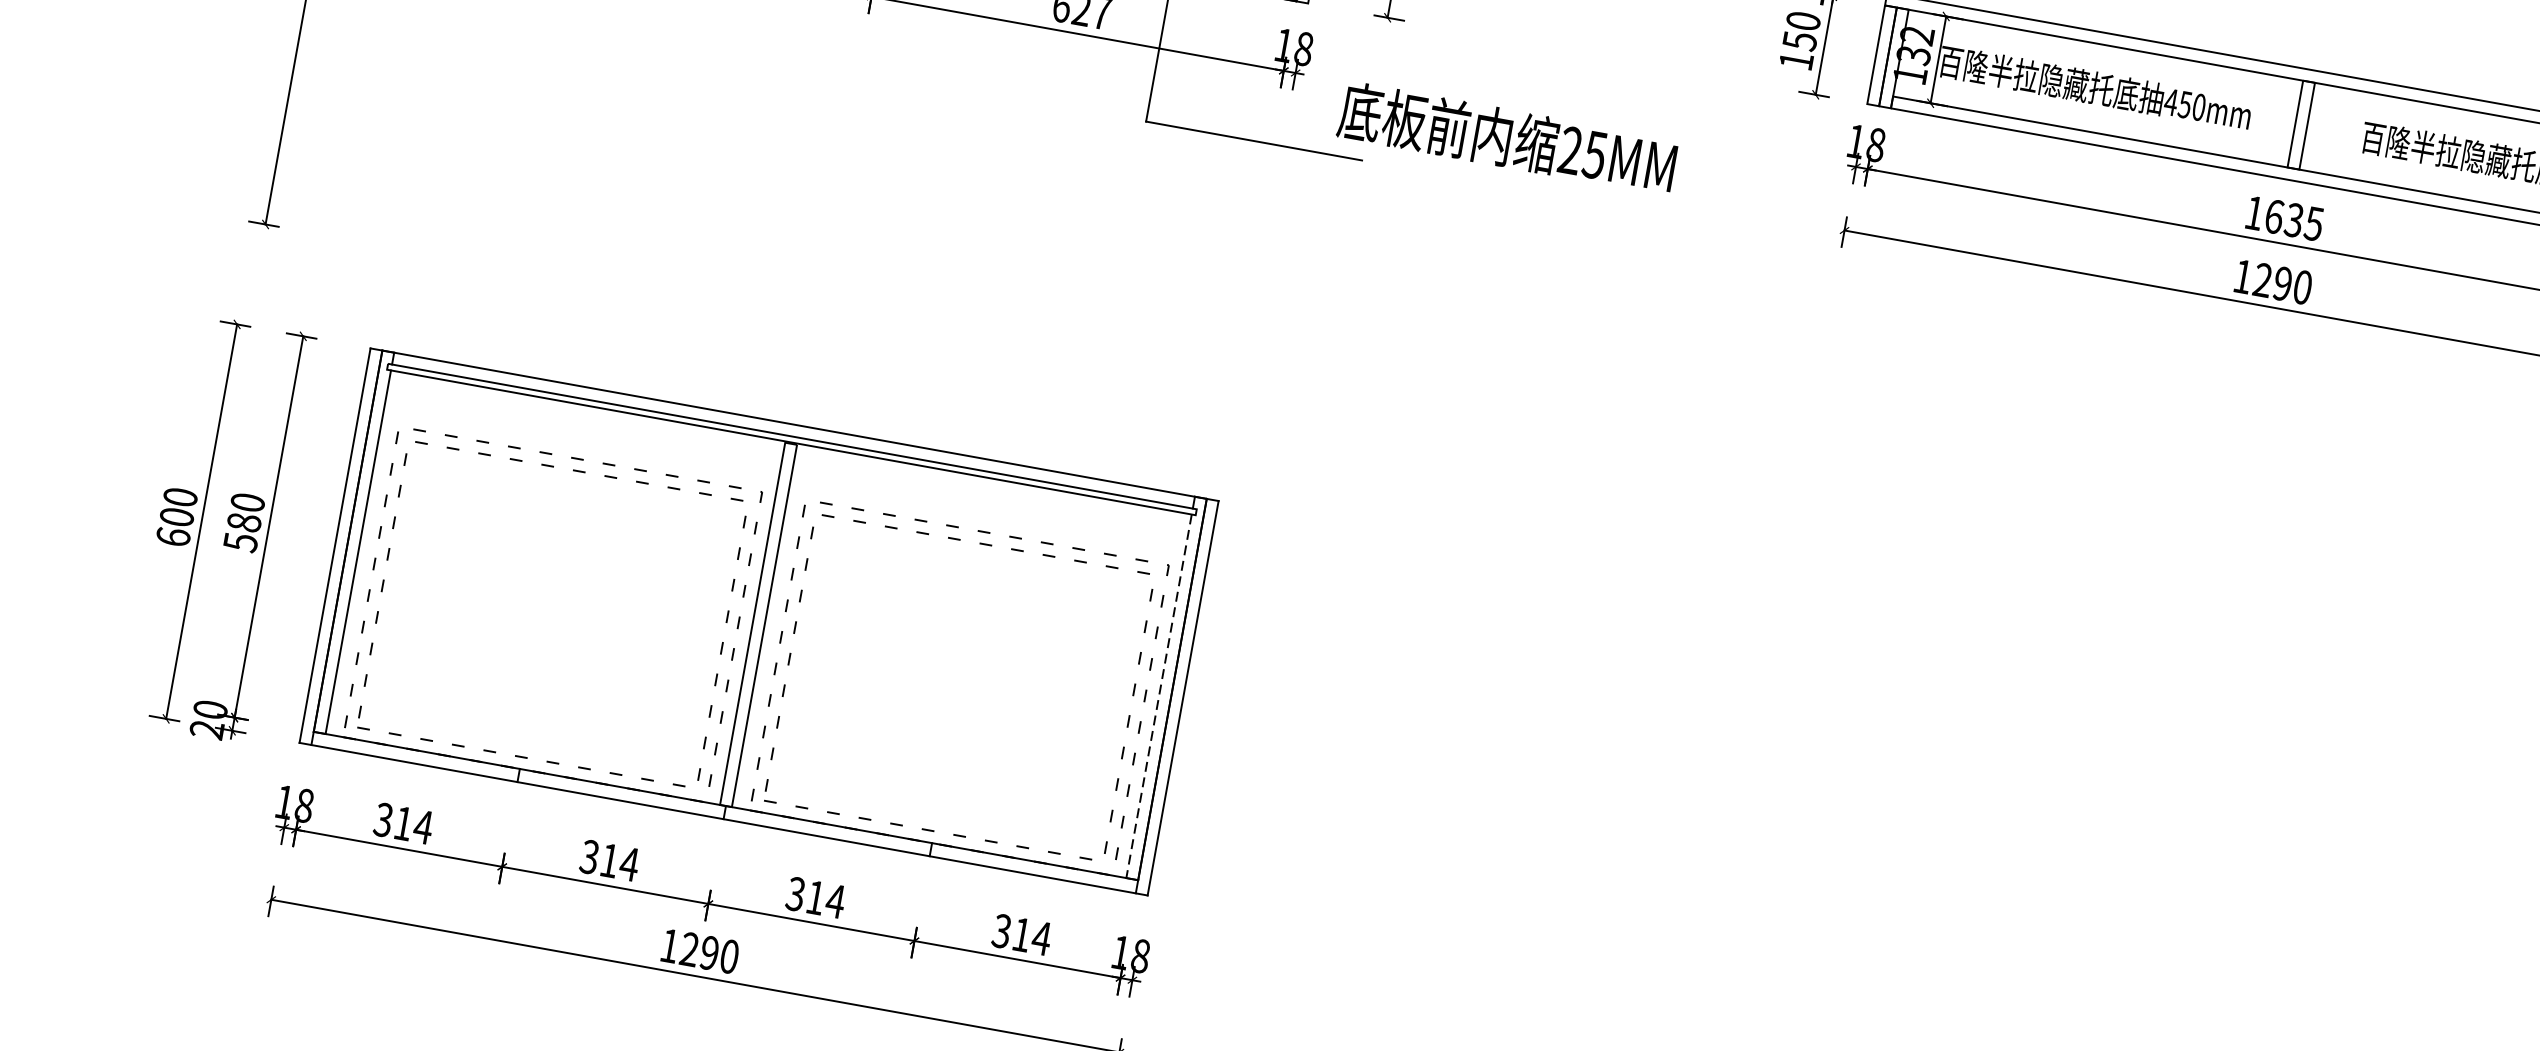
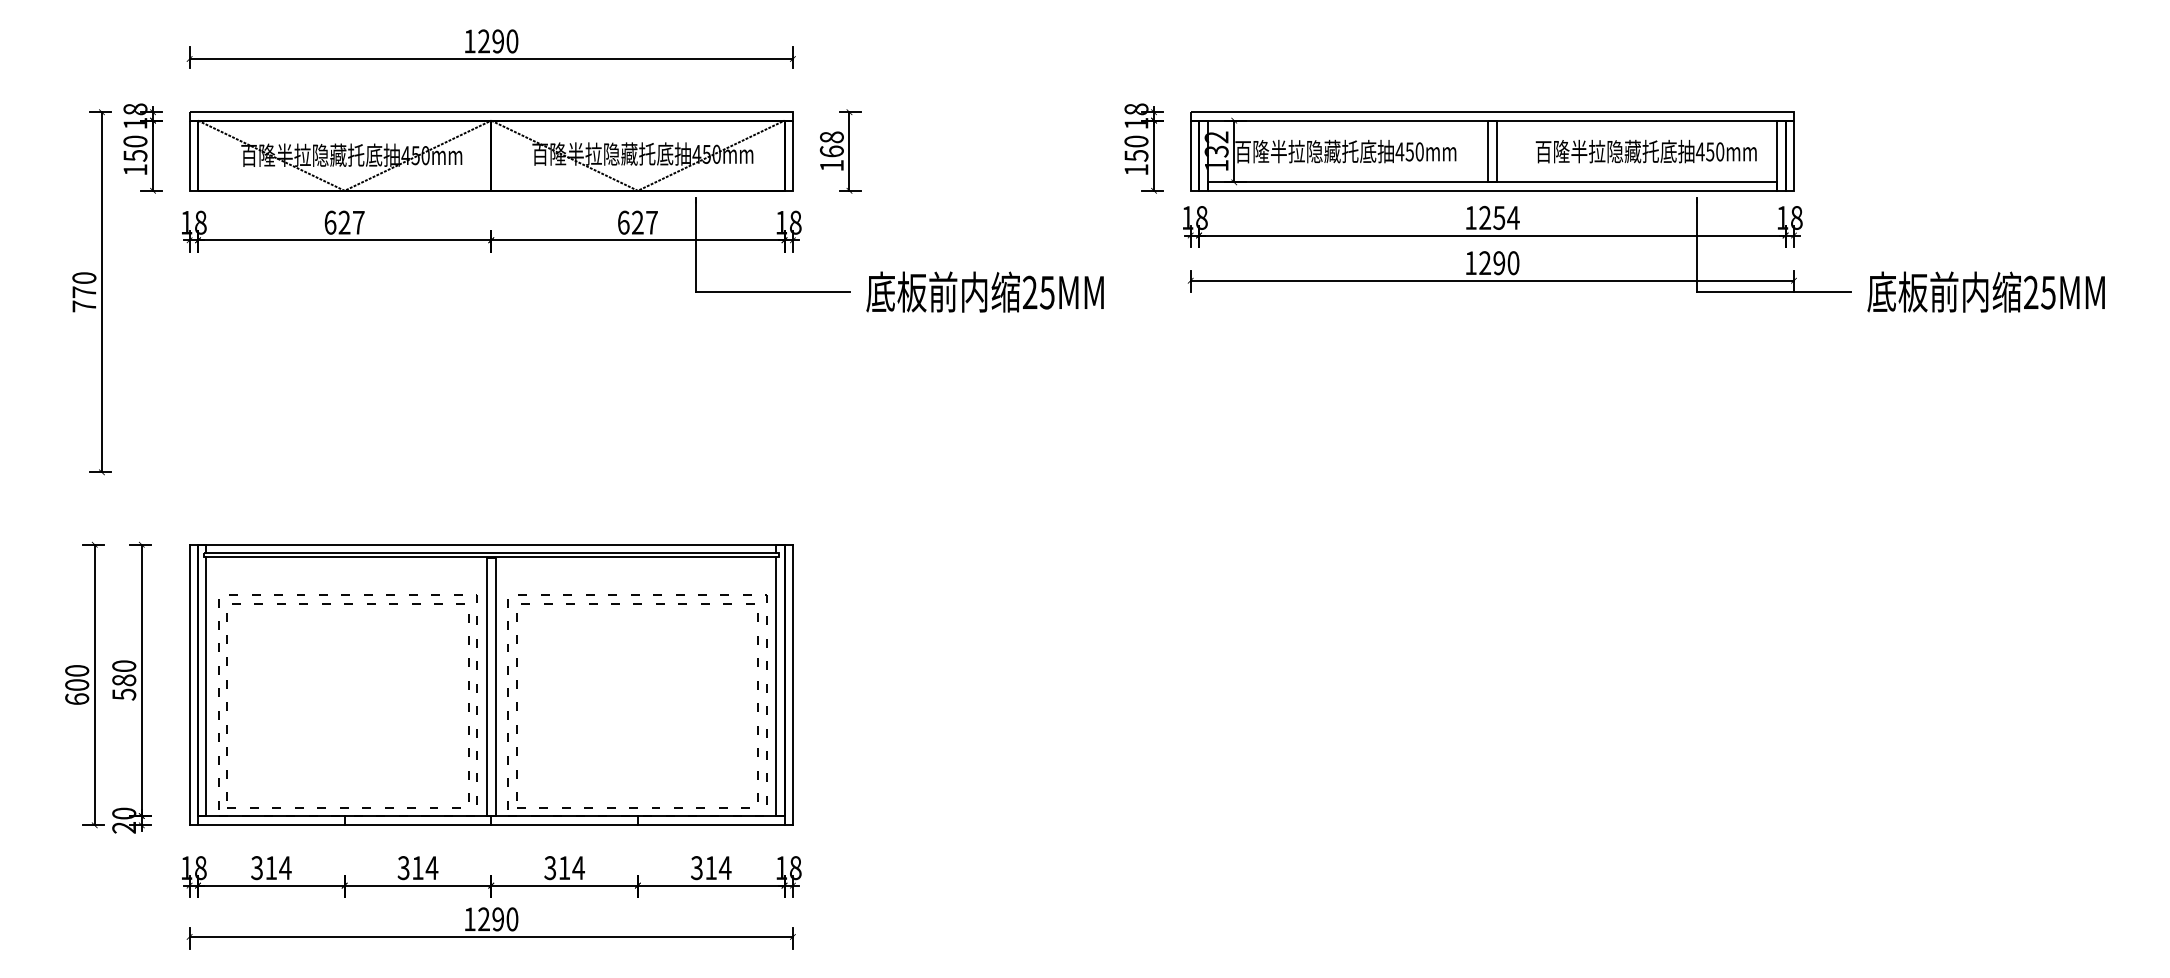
text: (1506, 137) -> (984, 291), moved
text: (2294, 219) -> (1499, 217), 1635 -> 1254
line: (1159, 697) -> (776, 687), dashed -> solid

